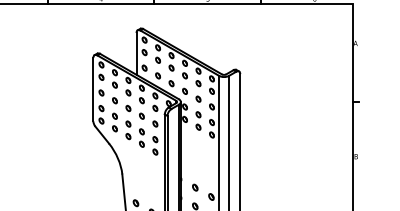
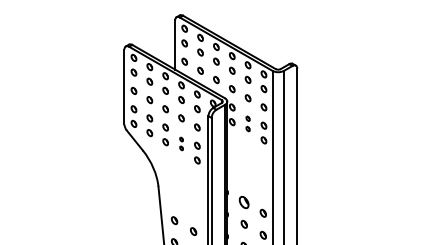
part: (198, 120) -> (248, 123), size x0.7
part: (141, 137) -> (181, 143), size x0.6
part: (195, 187) -> (244, 202), size x1.6

